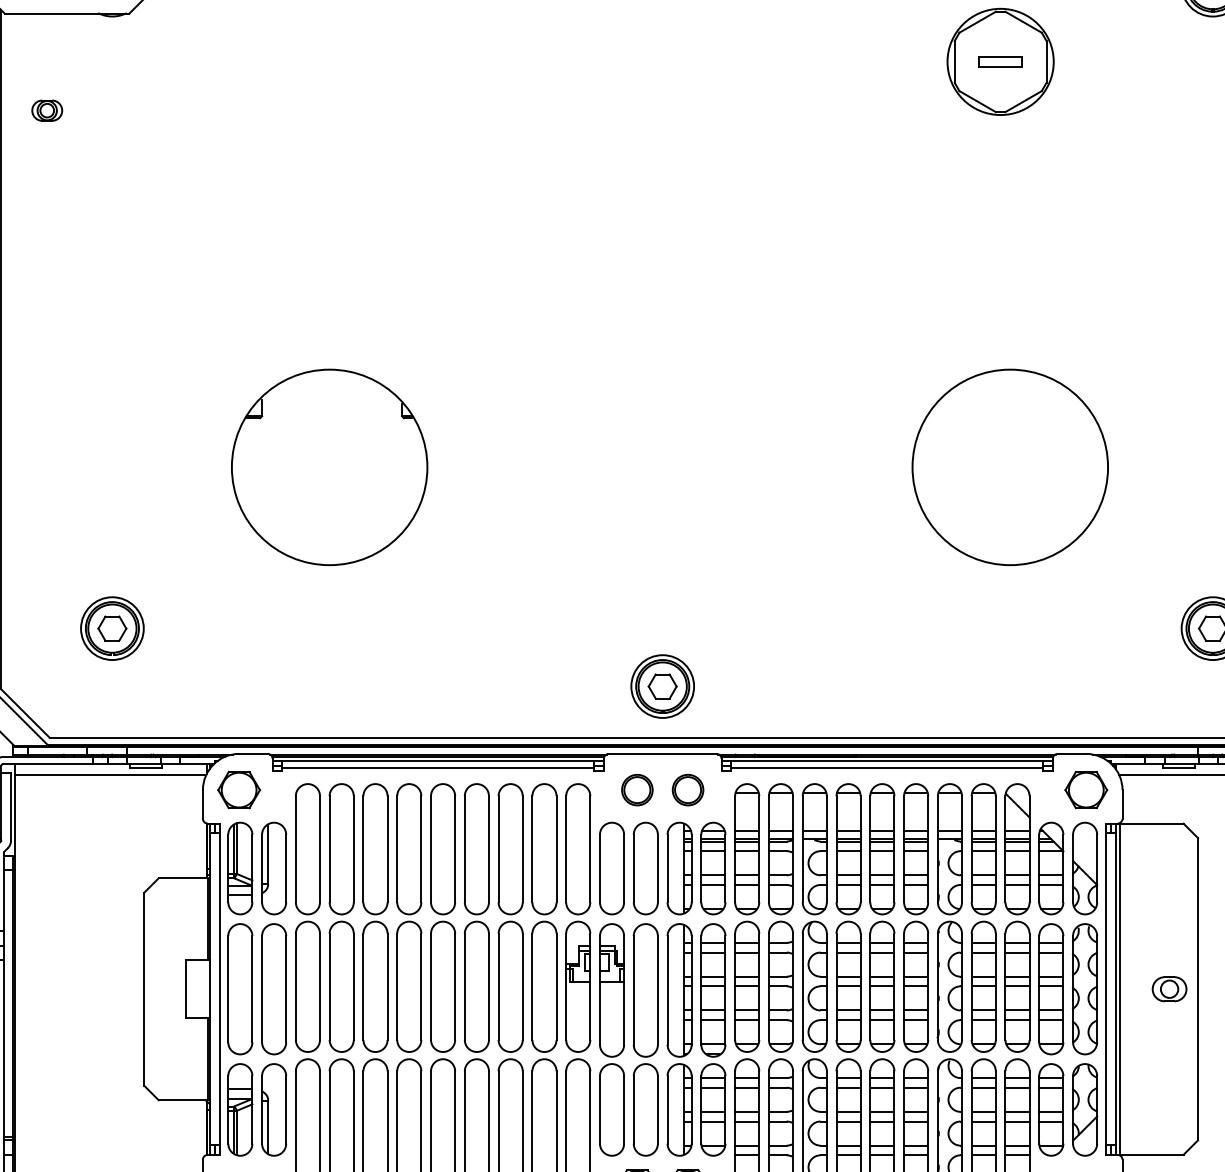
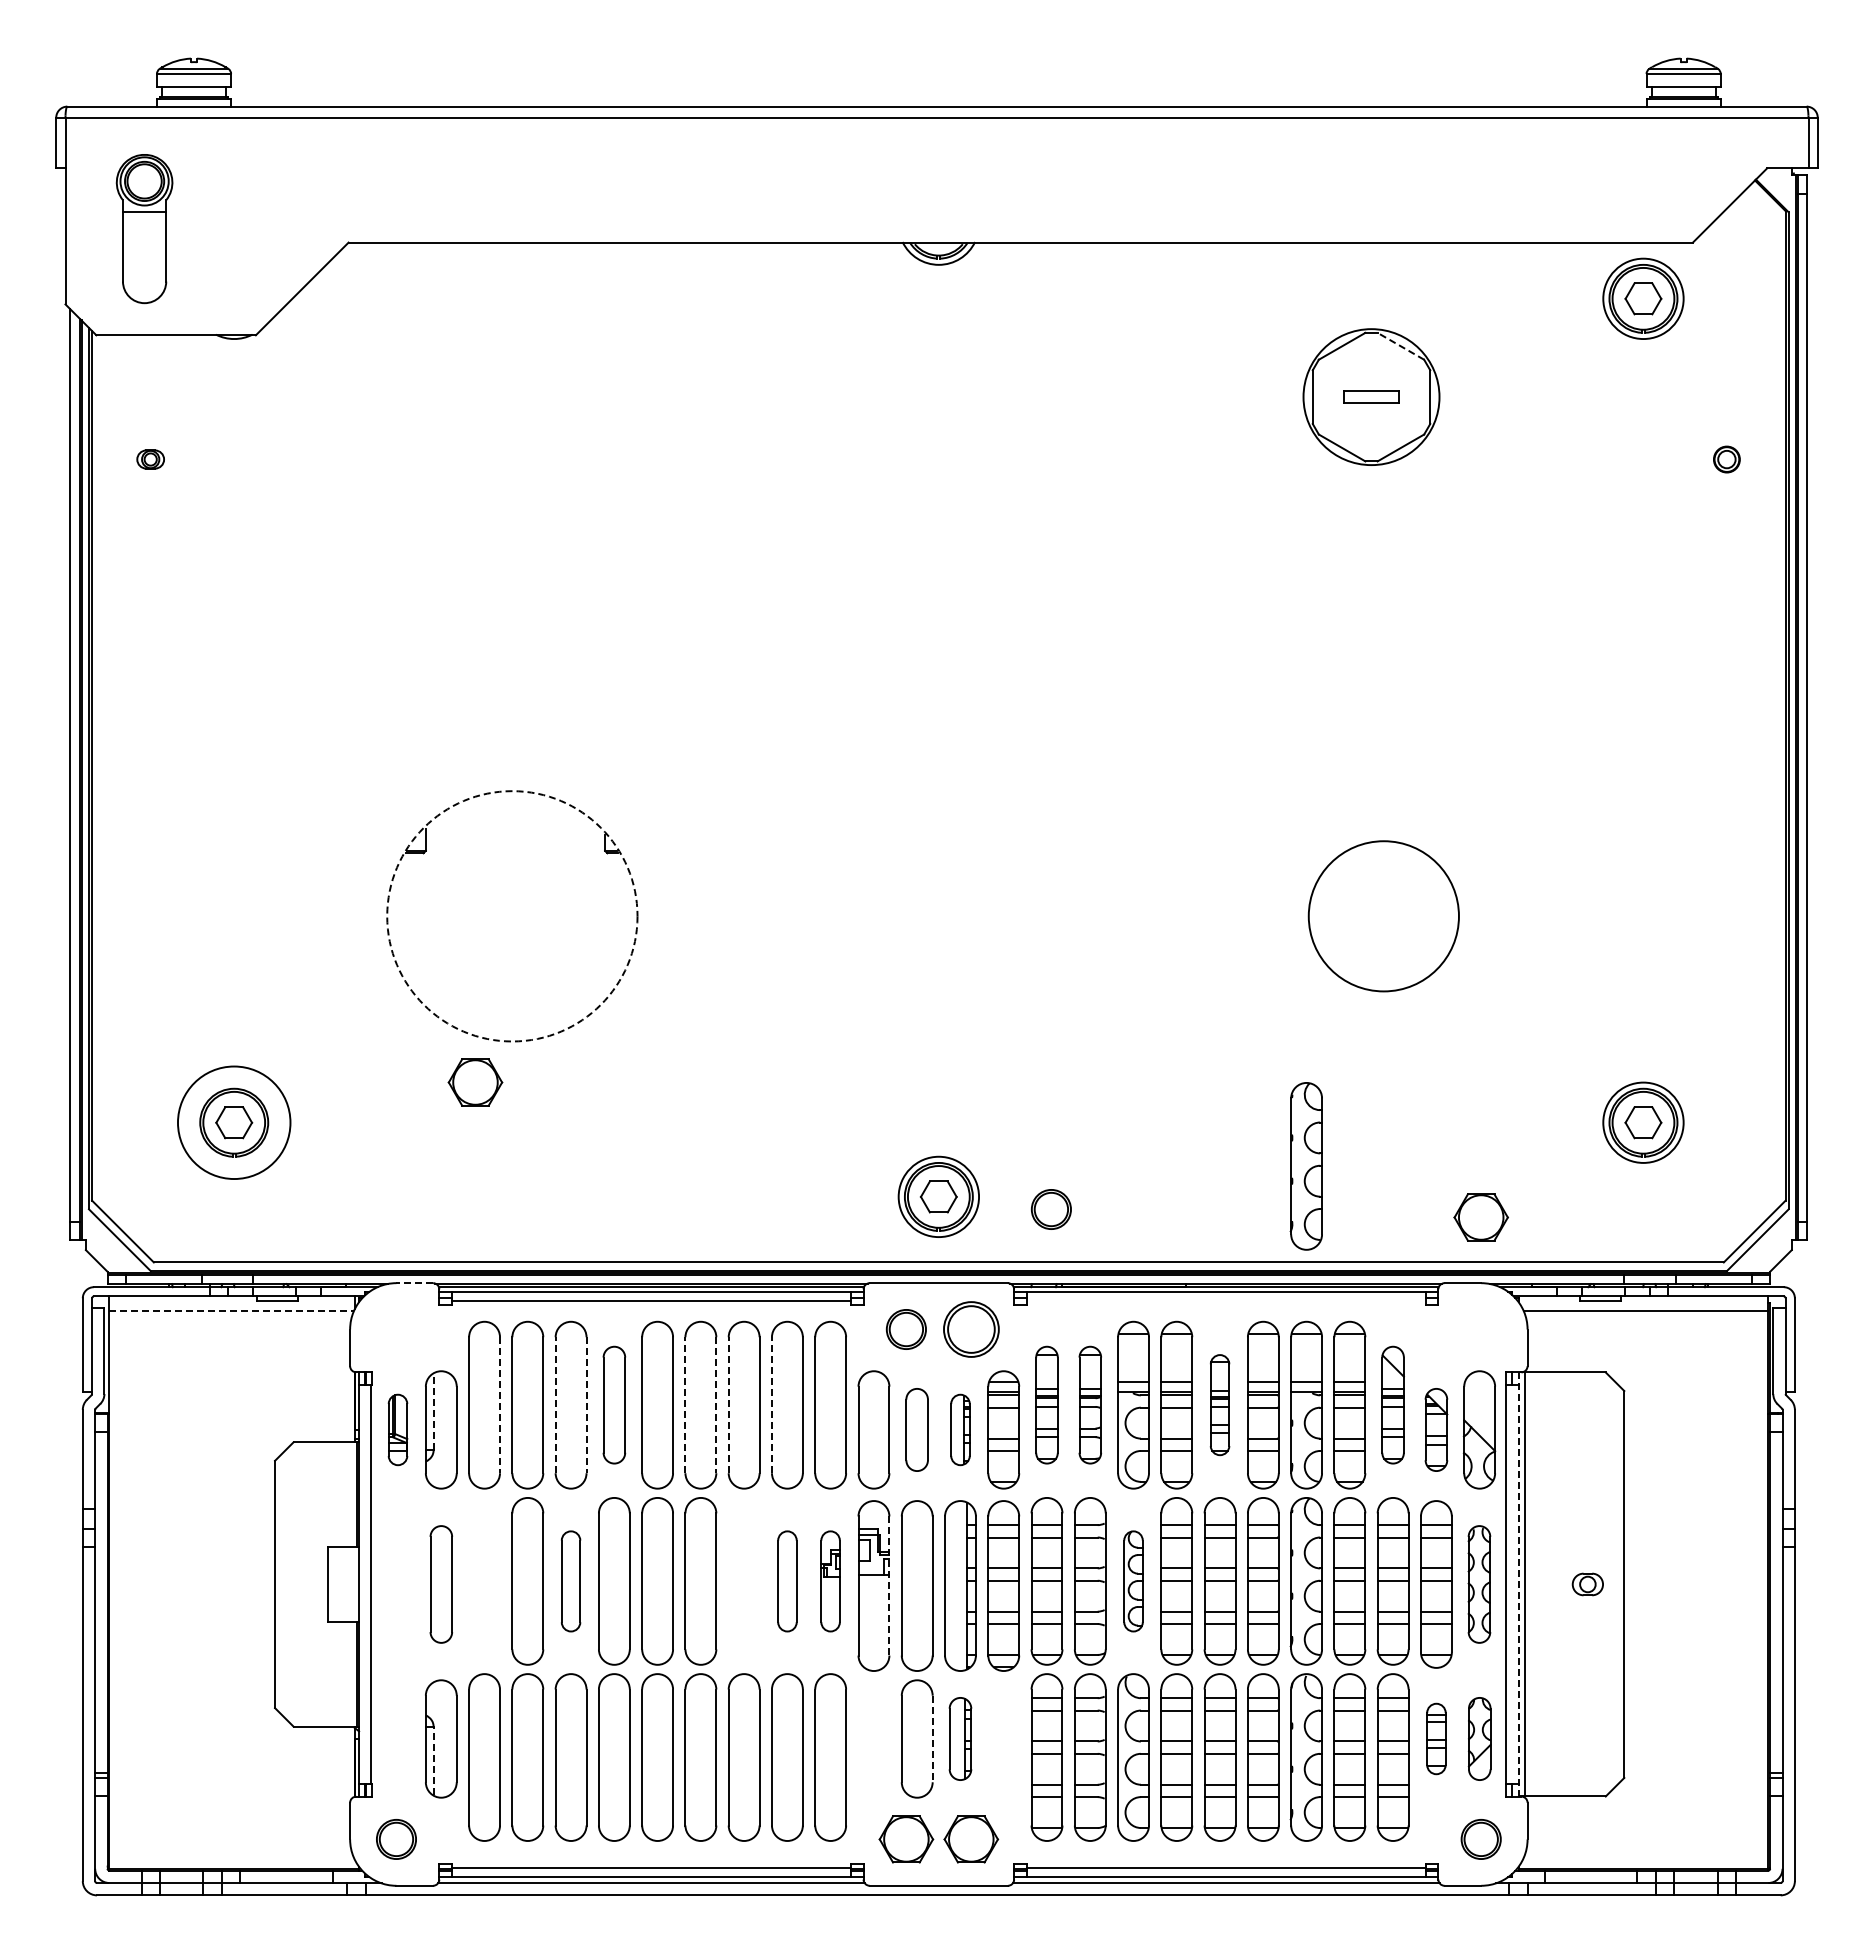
line: (1023, 22) -> (1400, 346), solid -> dashed
part: (47, 110) -> (150, 459), size x0.7
circle: (329, 467) -> (512, 916), solid -> dashed
circle: (1009, 467) -> (1383, 916), size x0.6
circle: (112, 628) -> (234, 1122), size x1.4
part: (949, 662) -> (1305, 1166), added
part: (749, 696) -> (1050, 1209), added
line: (253, 754) -> (414, 1283), solid -> dashed
line: (887, 768) -> (1226, 1301), removed
line: (111, 775) -> (232, 1310), solid -> dashed
part: (239, 790) -> (475, 1082), moved
part: (687, 790) -> (970, 1329), size x1.4
part: (1085, 790) -> (1480, 1217), moved
part: (409, 848) -> (614, 1404), size x0.7
part: (746, 848) -> (1046, 1404), size x0.7
part: (781, 848) -> (1090, 1404), size x0.7
part: (881, 848) -> (1219, 1404), size x0.6
part: (1017, 848) -> (1392, 1404), size x0.7
line: (320, 849) -> (500, 1405), solid -> dashed
line: (363, 849) -> (555, 1405), solid -> dashed
line: (387, 849) -> (586, 1405), solid -> dashed
line: (464, 849) -> (685, 1405), solid -> dashed
line: (489, 849) -> (716, 1405), solid -> dashed
line: (498, 849) -> (728, 1405), solid -> dashed
line: (532, 849) -> (771, 1405), solid -> dashed
line: (268, 854) -> (433, 1412), solid -> dashed
part: (239, 868) -> (397, 1429), size x0.6
part: (645, 868) -> (916, 1429), size x0.7
part: (679, 868) -> (960, 1429), size x0.6
part: (1051, 868) -> (1436, 1429), size x0.7
part: (307, 986) -> (484, 1581), removed
part: (375, 986) -> (570, 1581), size x0.6
part: (510, 986) -> (743, 1581), removed
part: (544, 986) -> (787, 1581), size x0.6
part: (578, 986) -> (830, 1581), size x0.6
part: (814, 986) -> (1133, 1581), size x0.6
line: (1115, 988) -> (1518, 1583), solid -> dashed
part: (239, 989) -> (397, 1584), removed
part: (274, 989) -> (441, 1584), size x0.7
part: (1084, 989) -> (1478, 1584), size x0.7
part: (1169, 989) -> (1587, 1584), size x0.7
line: (624, 990) -> (889, 1586), solid -> dashed
part: (239, 1109) -> (397, 1738), removed
part: (611, 1109) -> (873, 1738), removed
part: (679, 1109) -> (960, 1738), size x0.7
part: (713, 1109) -> (1003, 1738), removed
part: (1051, 1109) -> (1436, 1738), size x0.6
part: (1084, 1109) -> (1479, 1738), size x0.7
line: (657, 1110) -> (932, 1739), solid -> dashed
line: (268, 1126) -> (433, 1760), solid -> dashed

